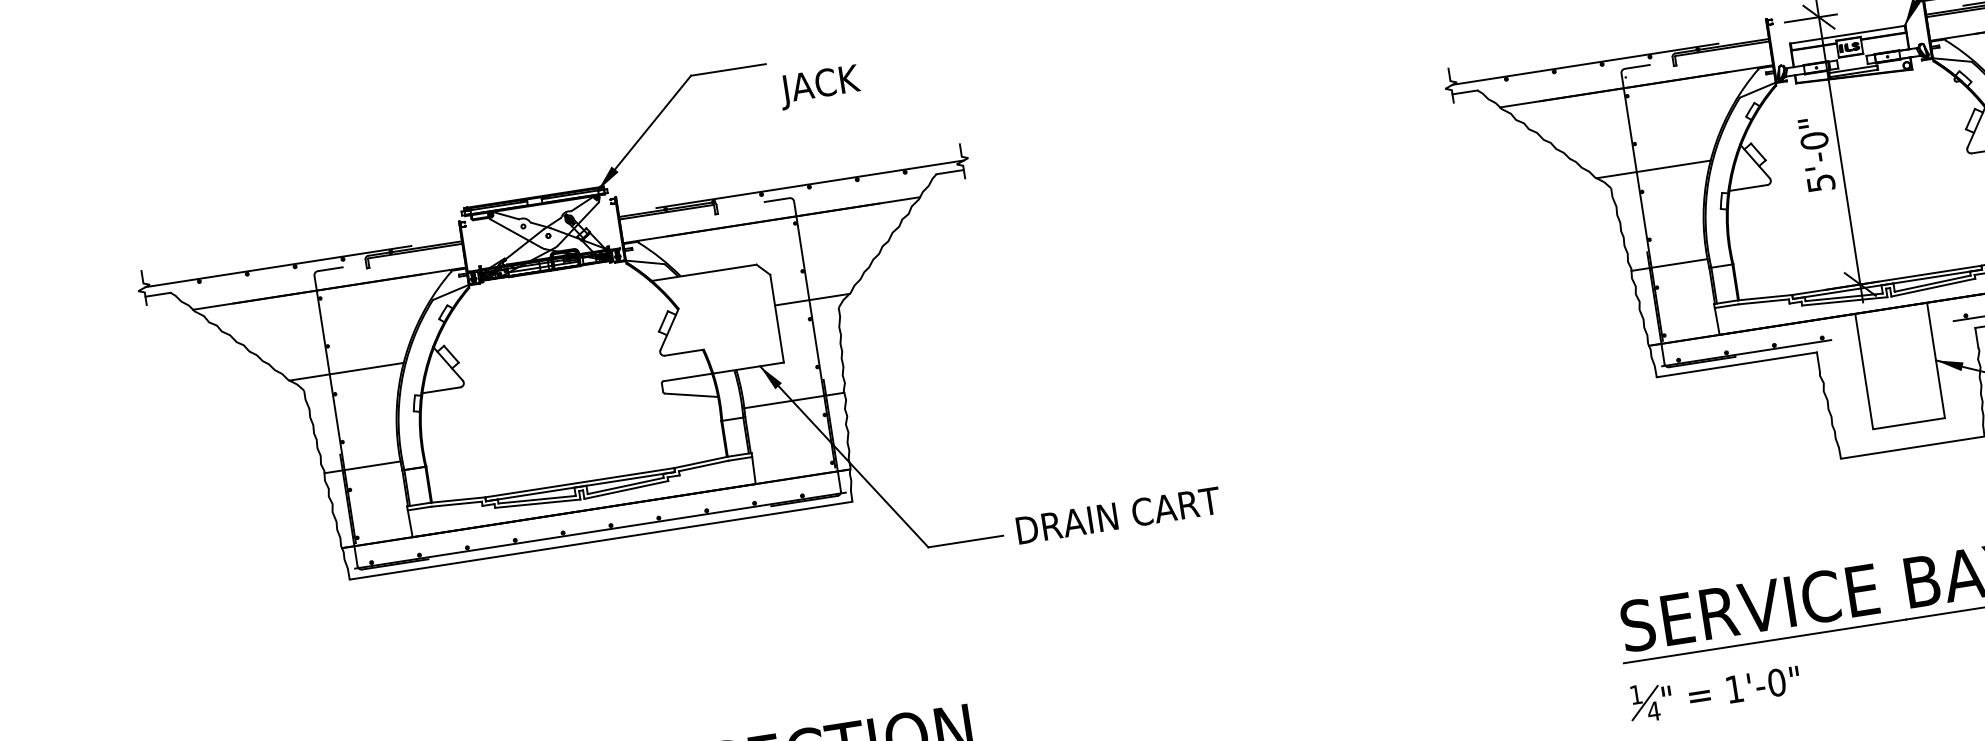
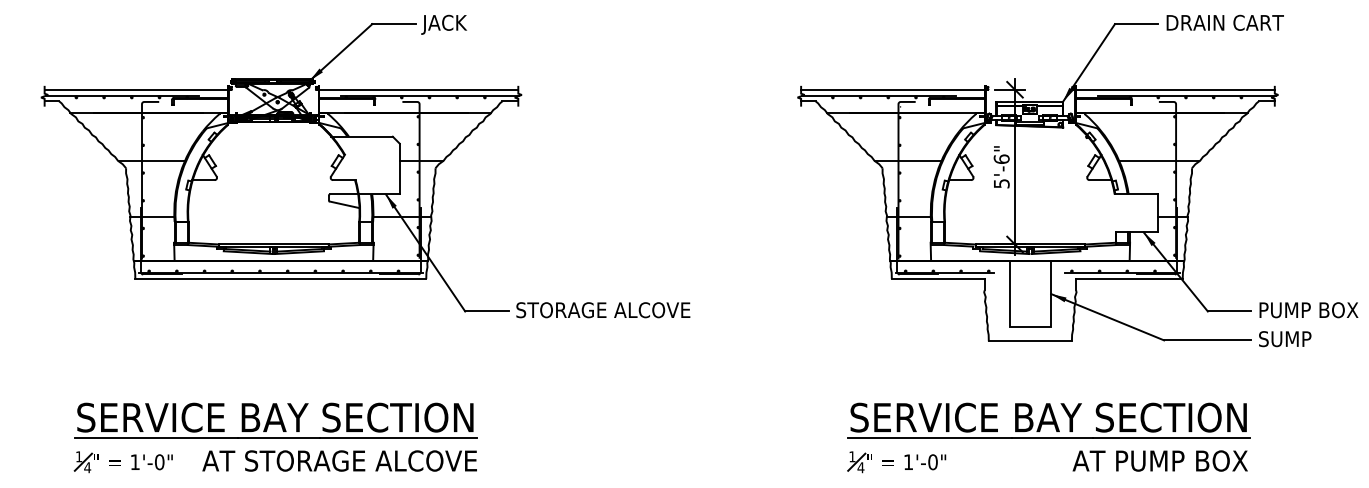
line: (1607, 49) -> (892, 89), added
text: (818, 86) -> (443, 24), moved
text: (1813, 139) -> (1001, 158), 5'-0" -> 5'-6"
line: (788, 176) -> (418, 89), added
line: (301, 251) -> (136, 89), added
text: (1167, 508) -> (603, 310), DRAIN CART -> STORAGE ALCOVE

